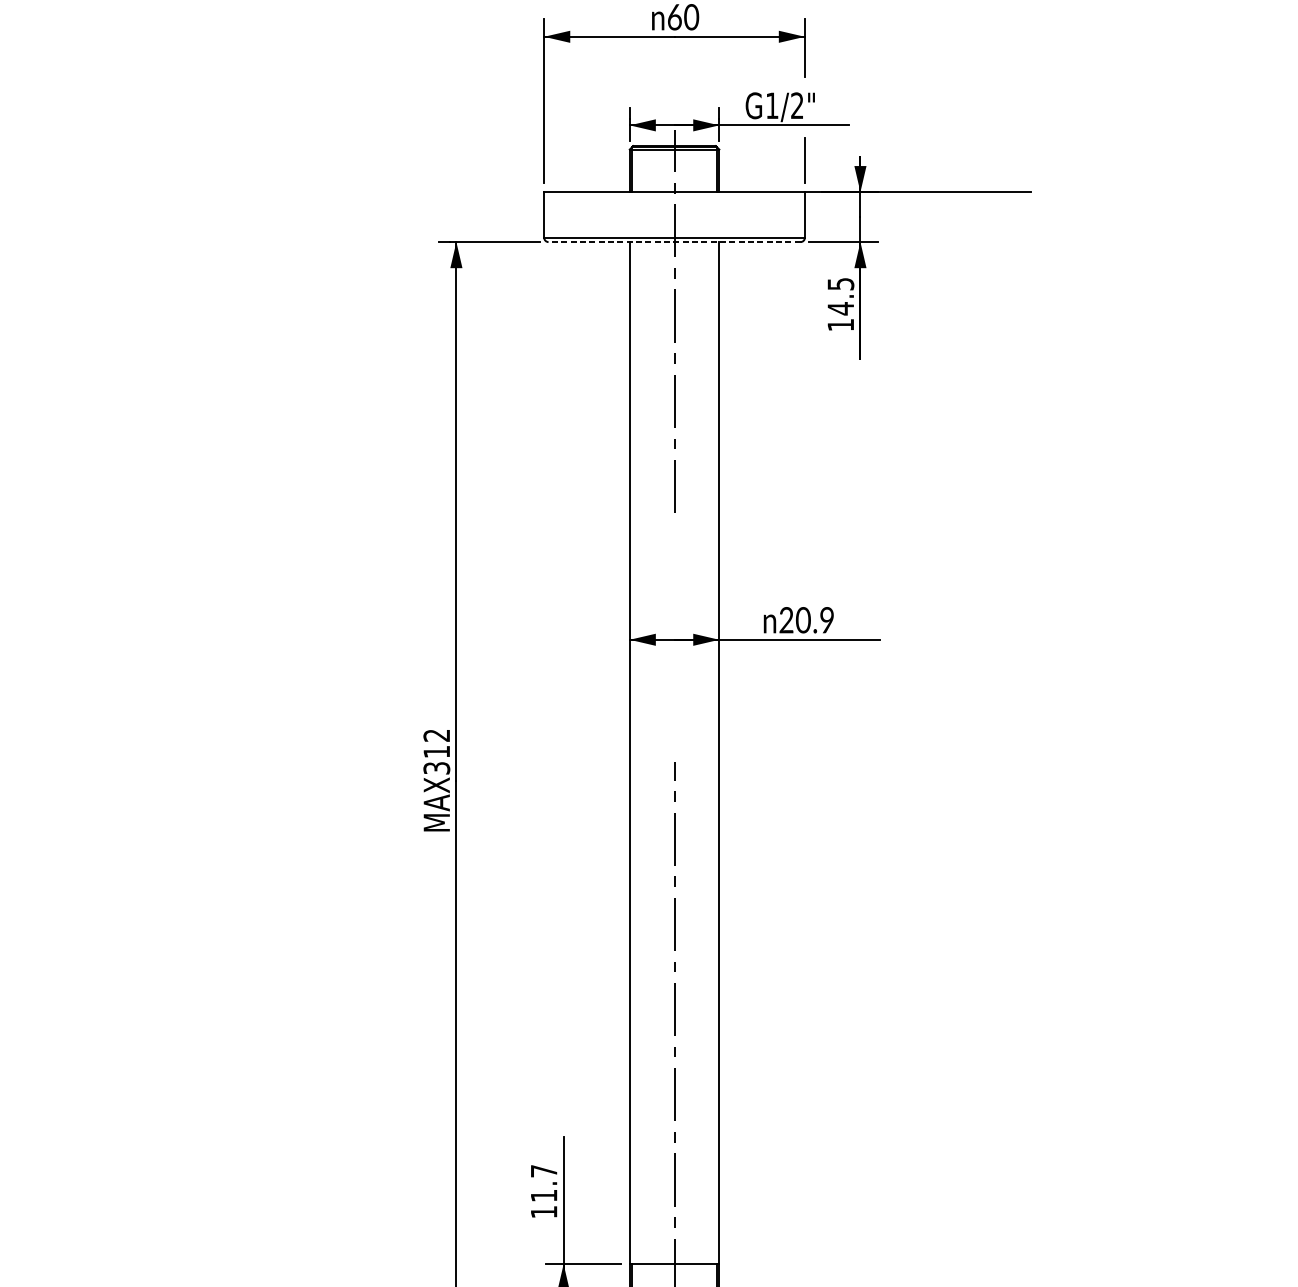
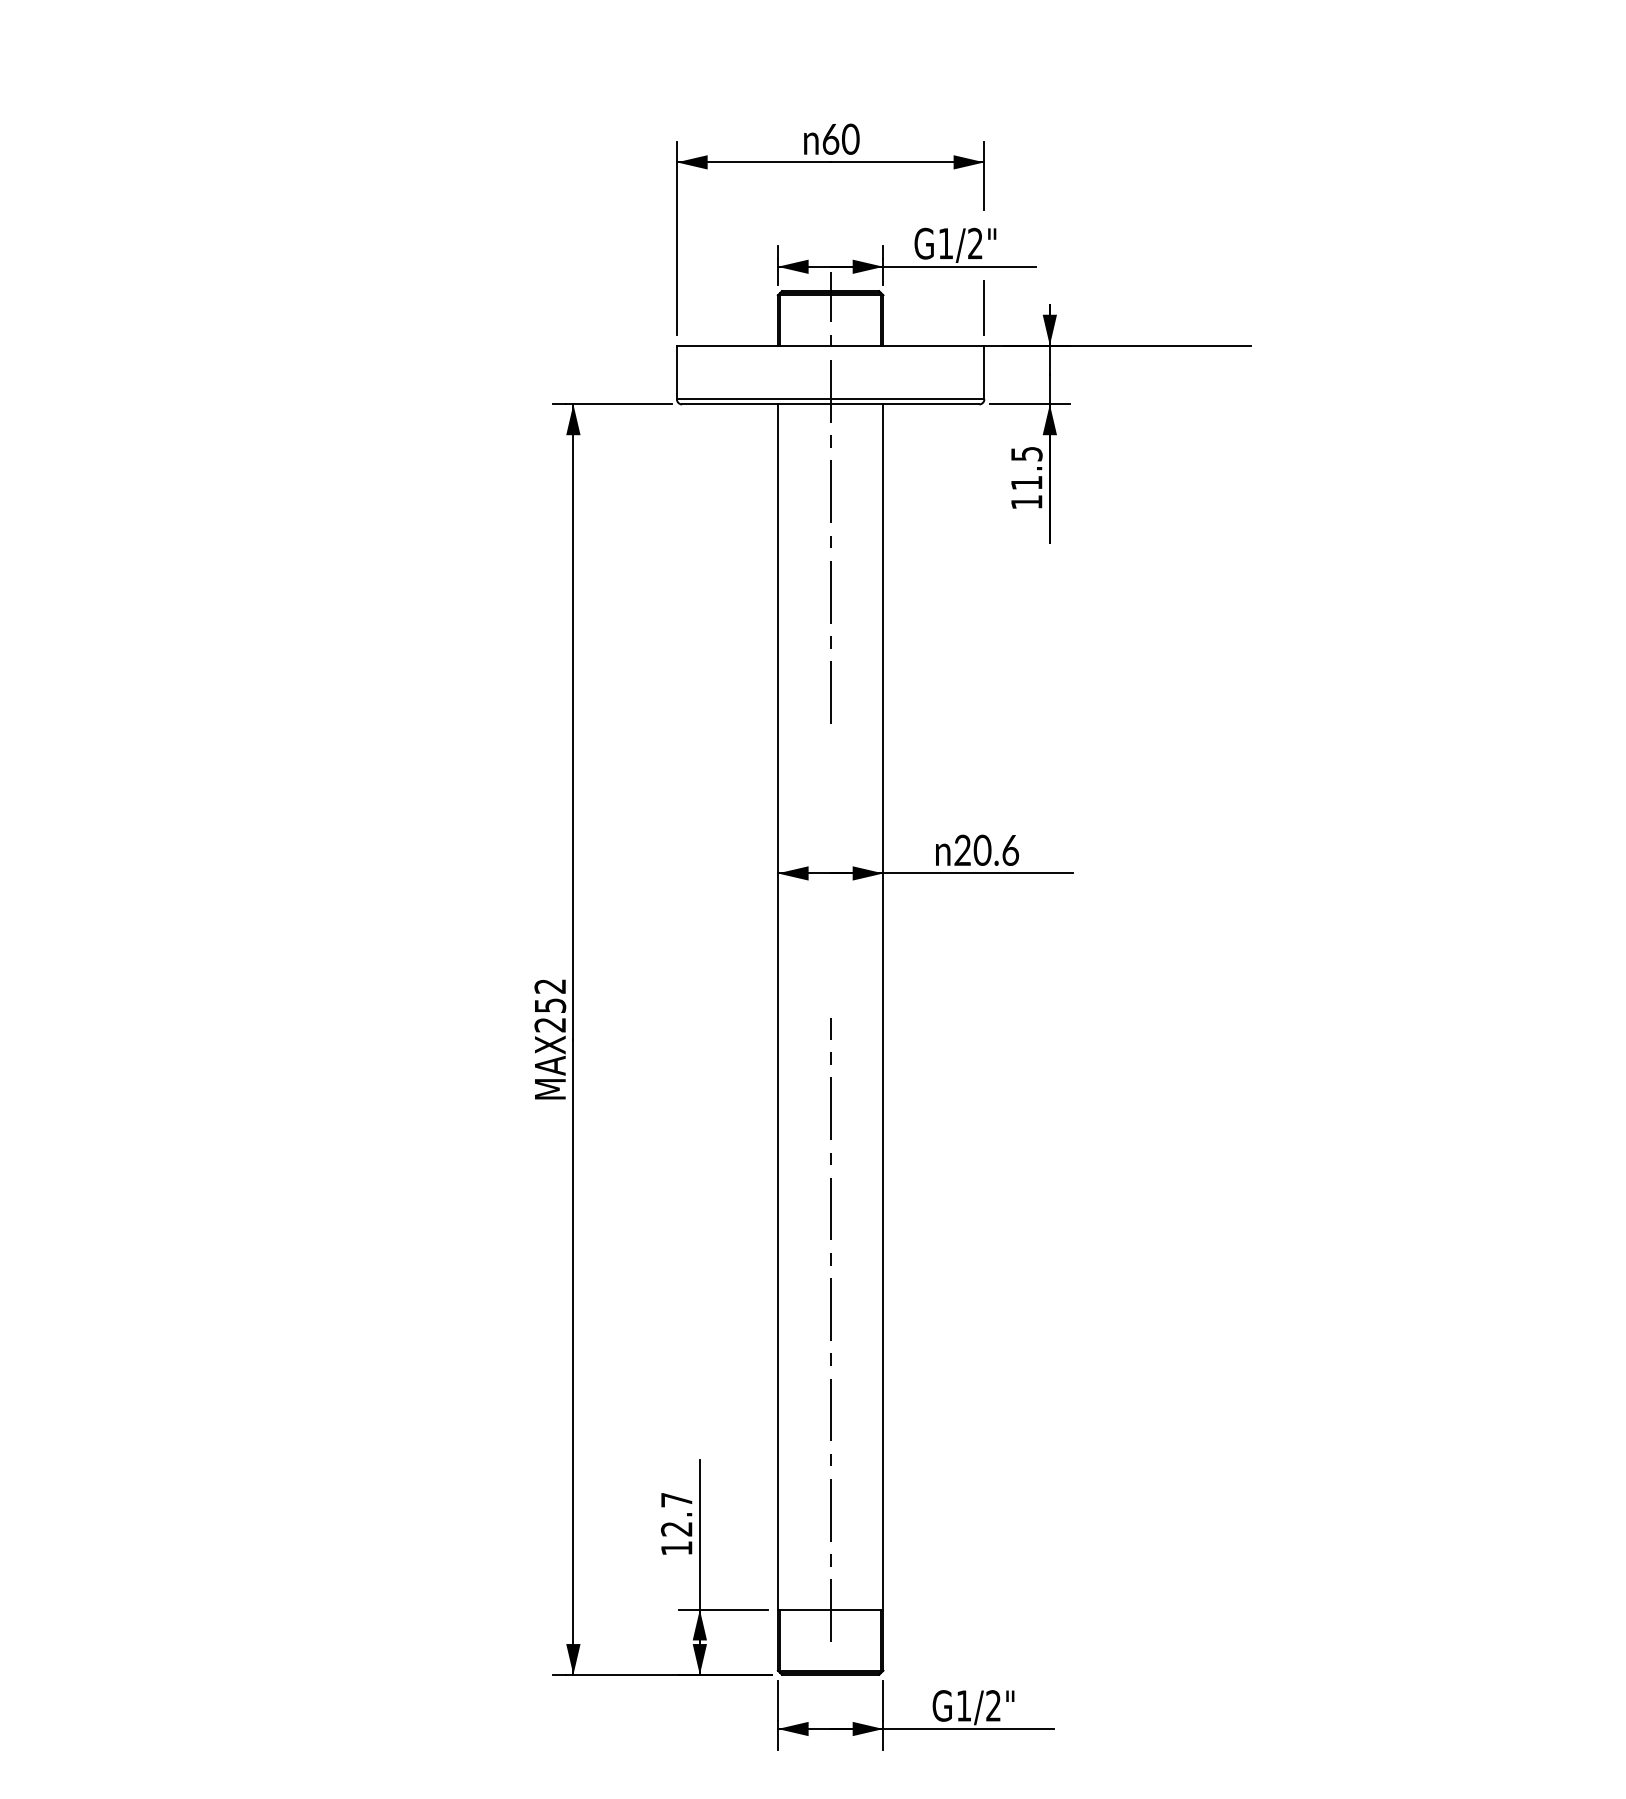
line: (674, 242) -> (830, 404), dashed -> solid
text: (840, 309) -> (1026, 483), 14.5 -> 11.5
text: (827, 619) -> (1010, 849), 20.9 -> 20.6
text: (436, 760) -> (550, 1015), MAX312 -> MAX252
text: (543, 1196) -> (676, 1529), 11.7 -> 12.7

